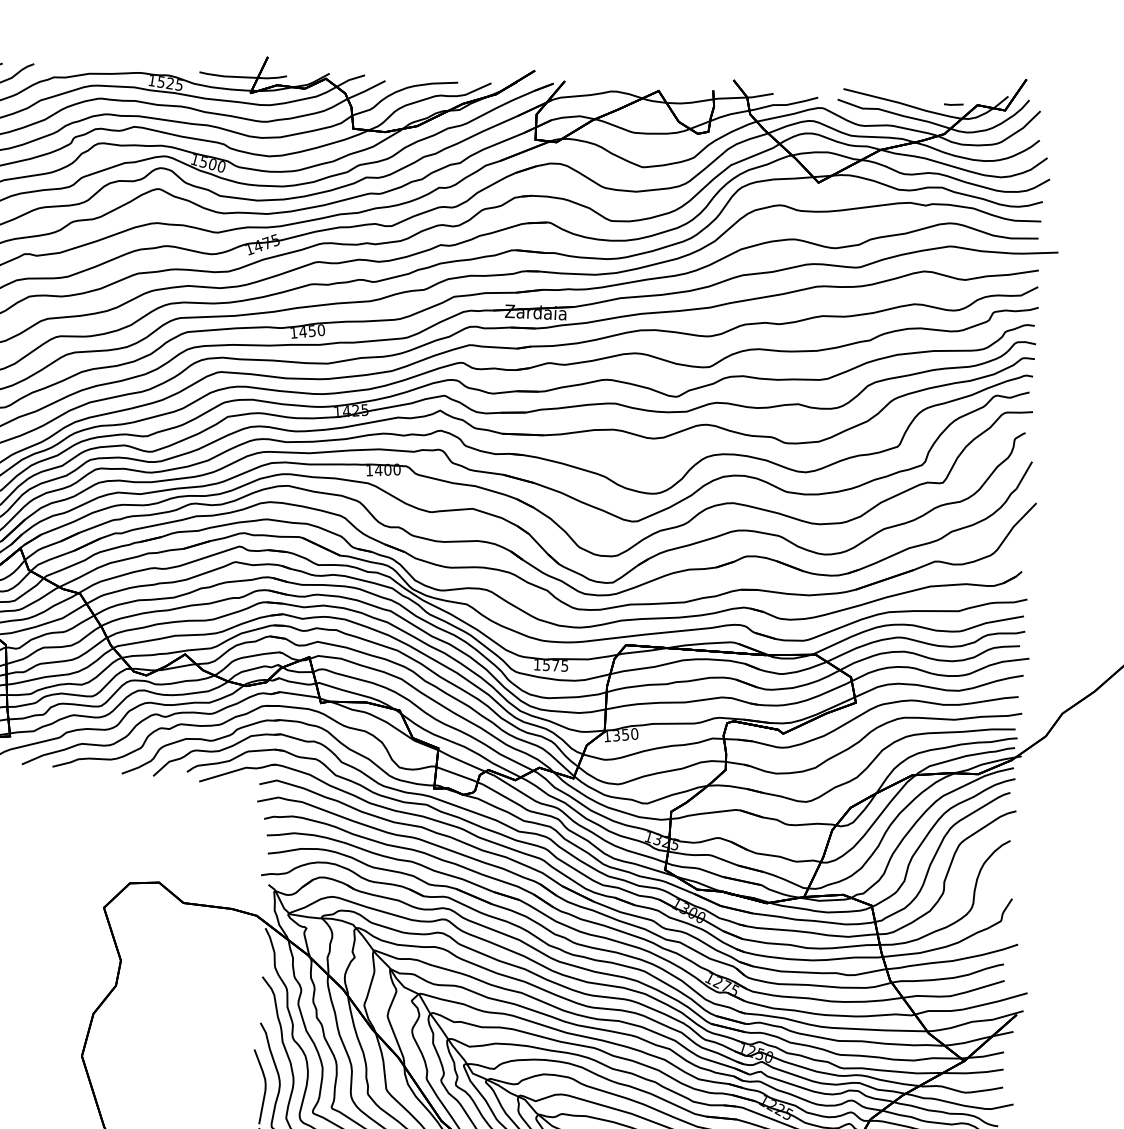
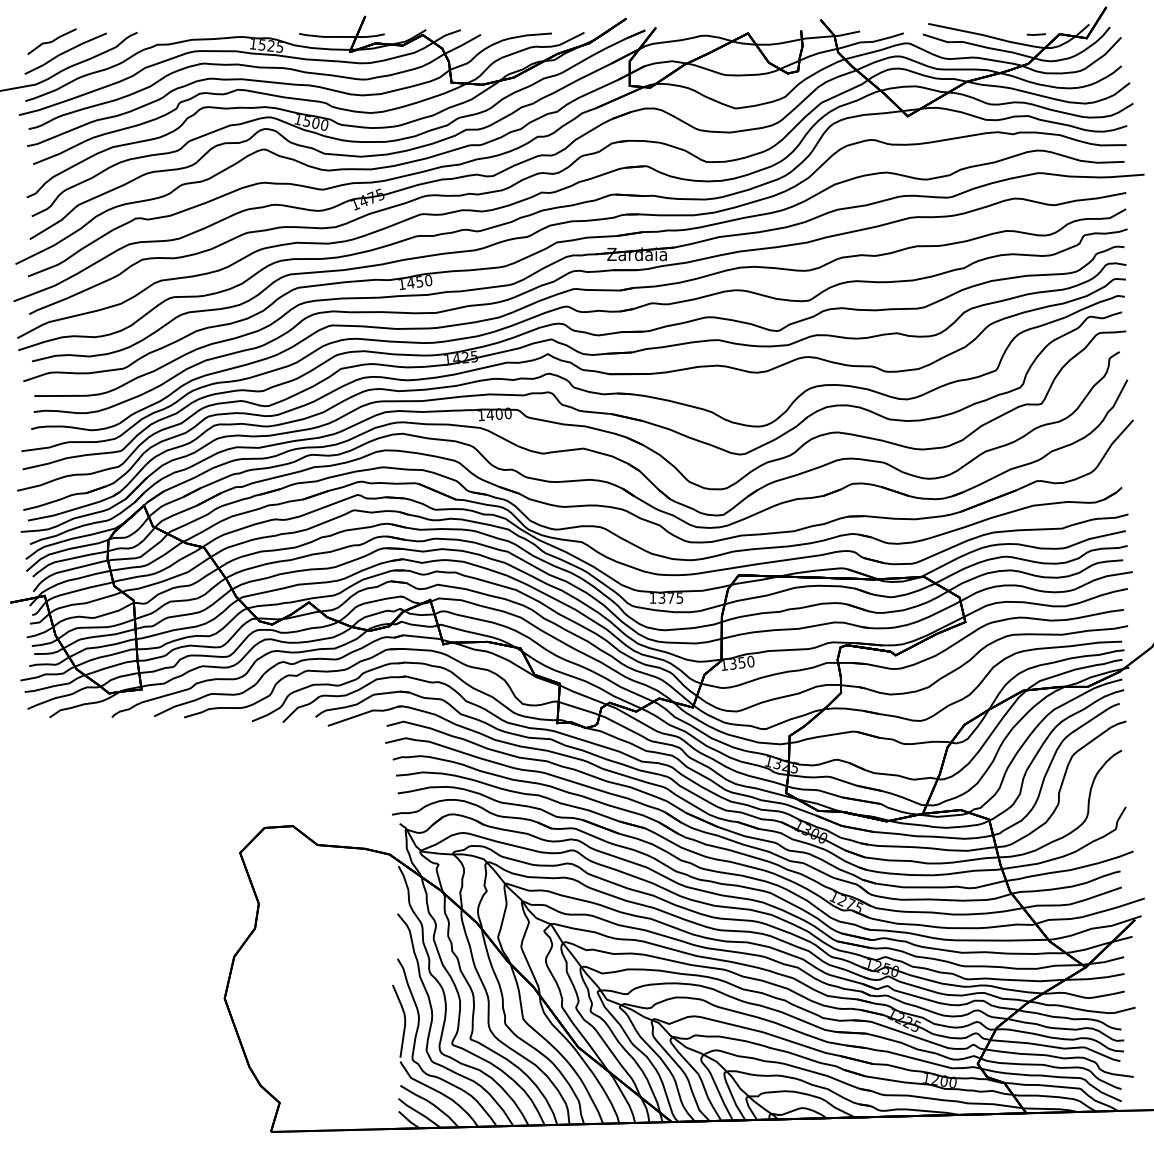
text: (547, 664) -> (662, 597), 1575 -> 1375

